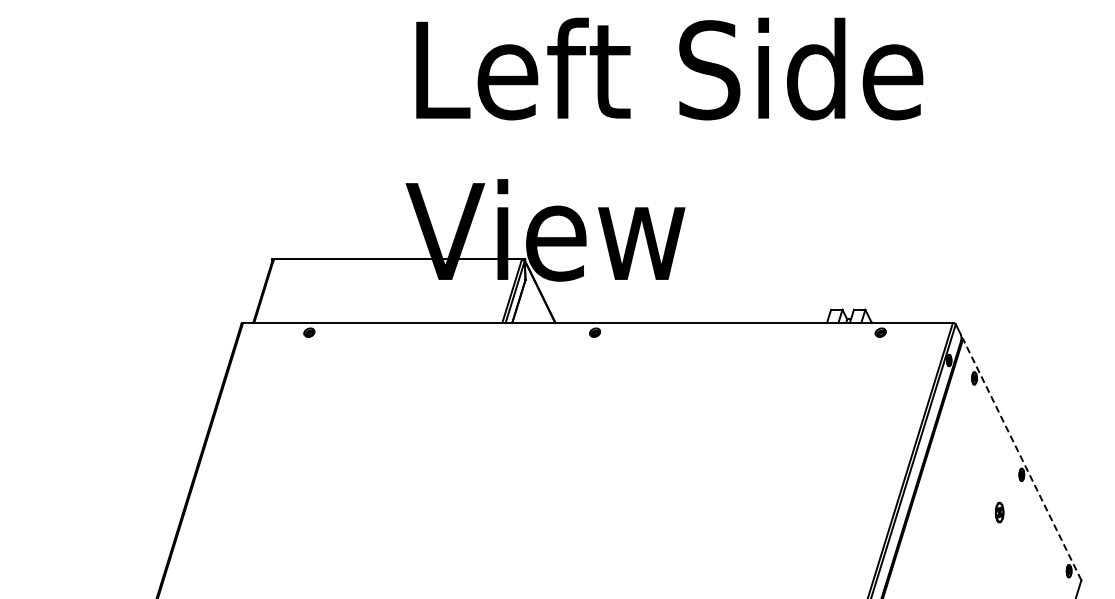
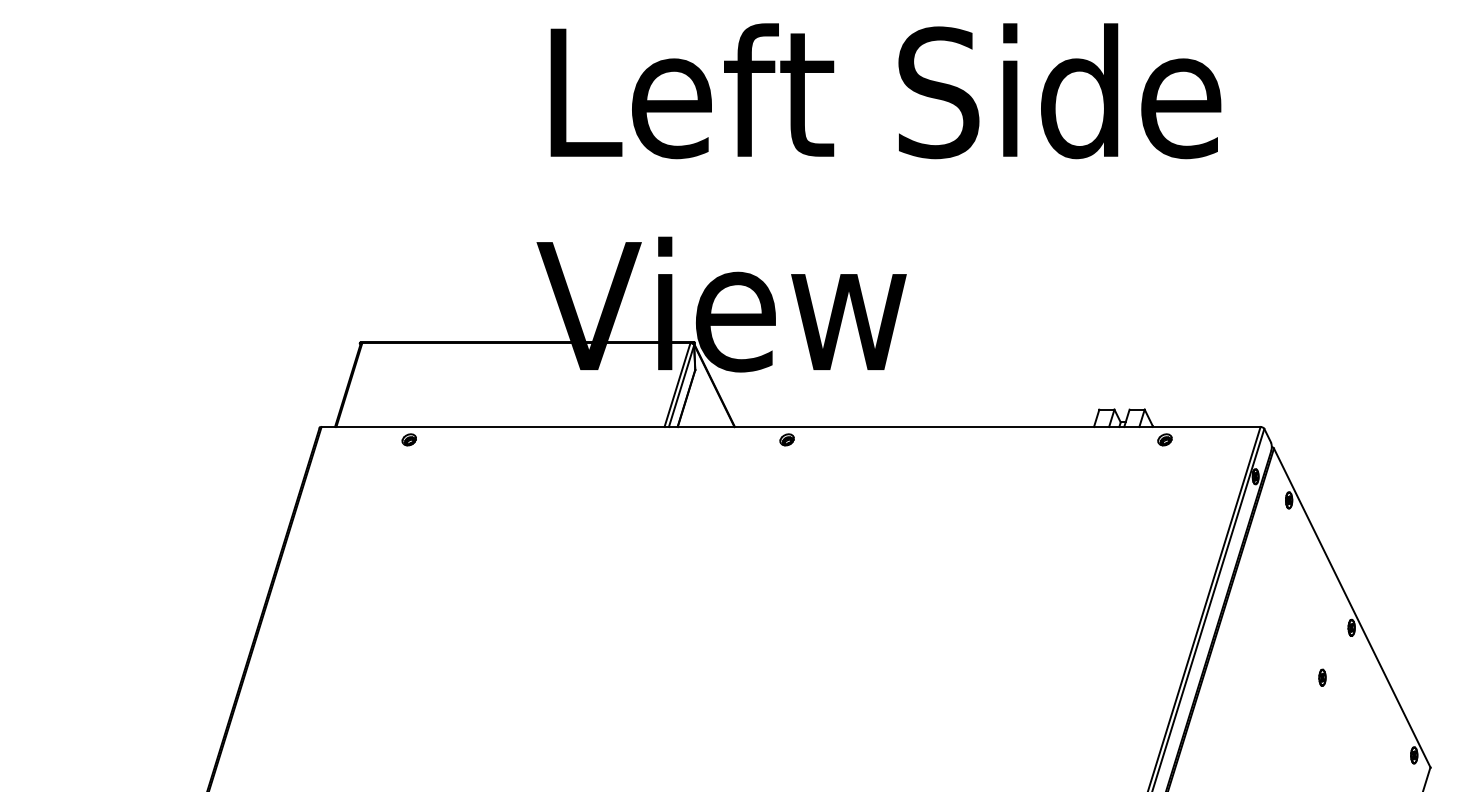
line: (1022, 459) -> (1352, 607), dashed -> solid
part: (999, 512) -> (1322, 677), size x0.62

